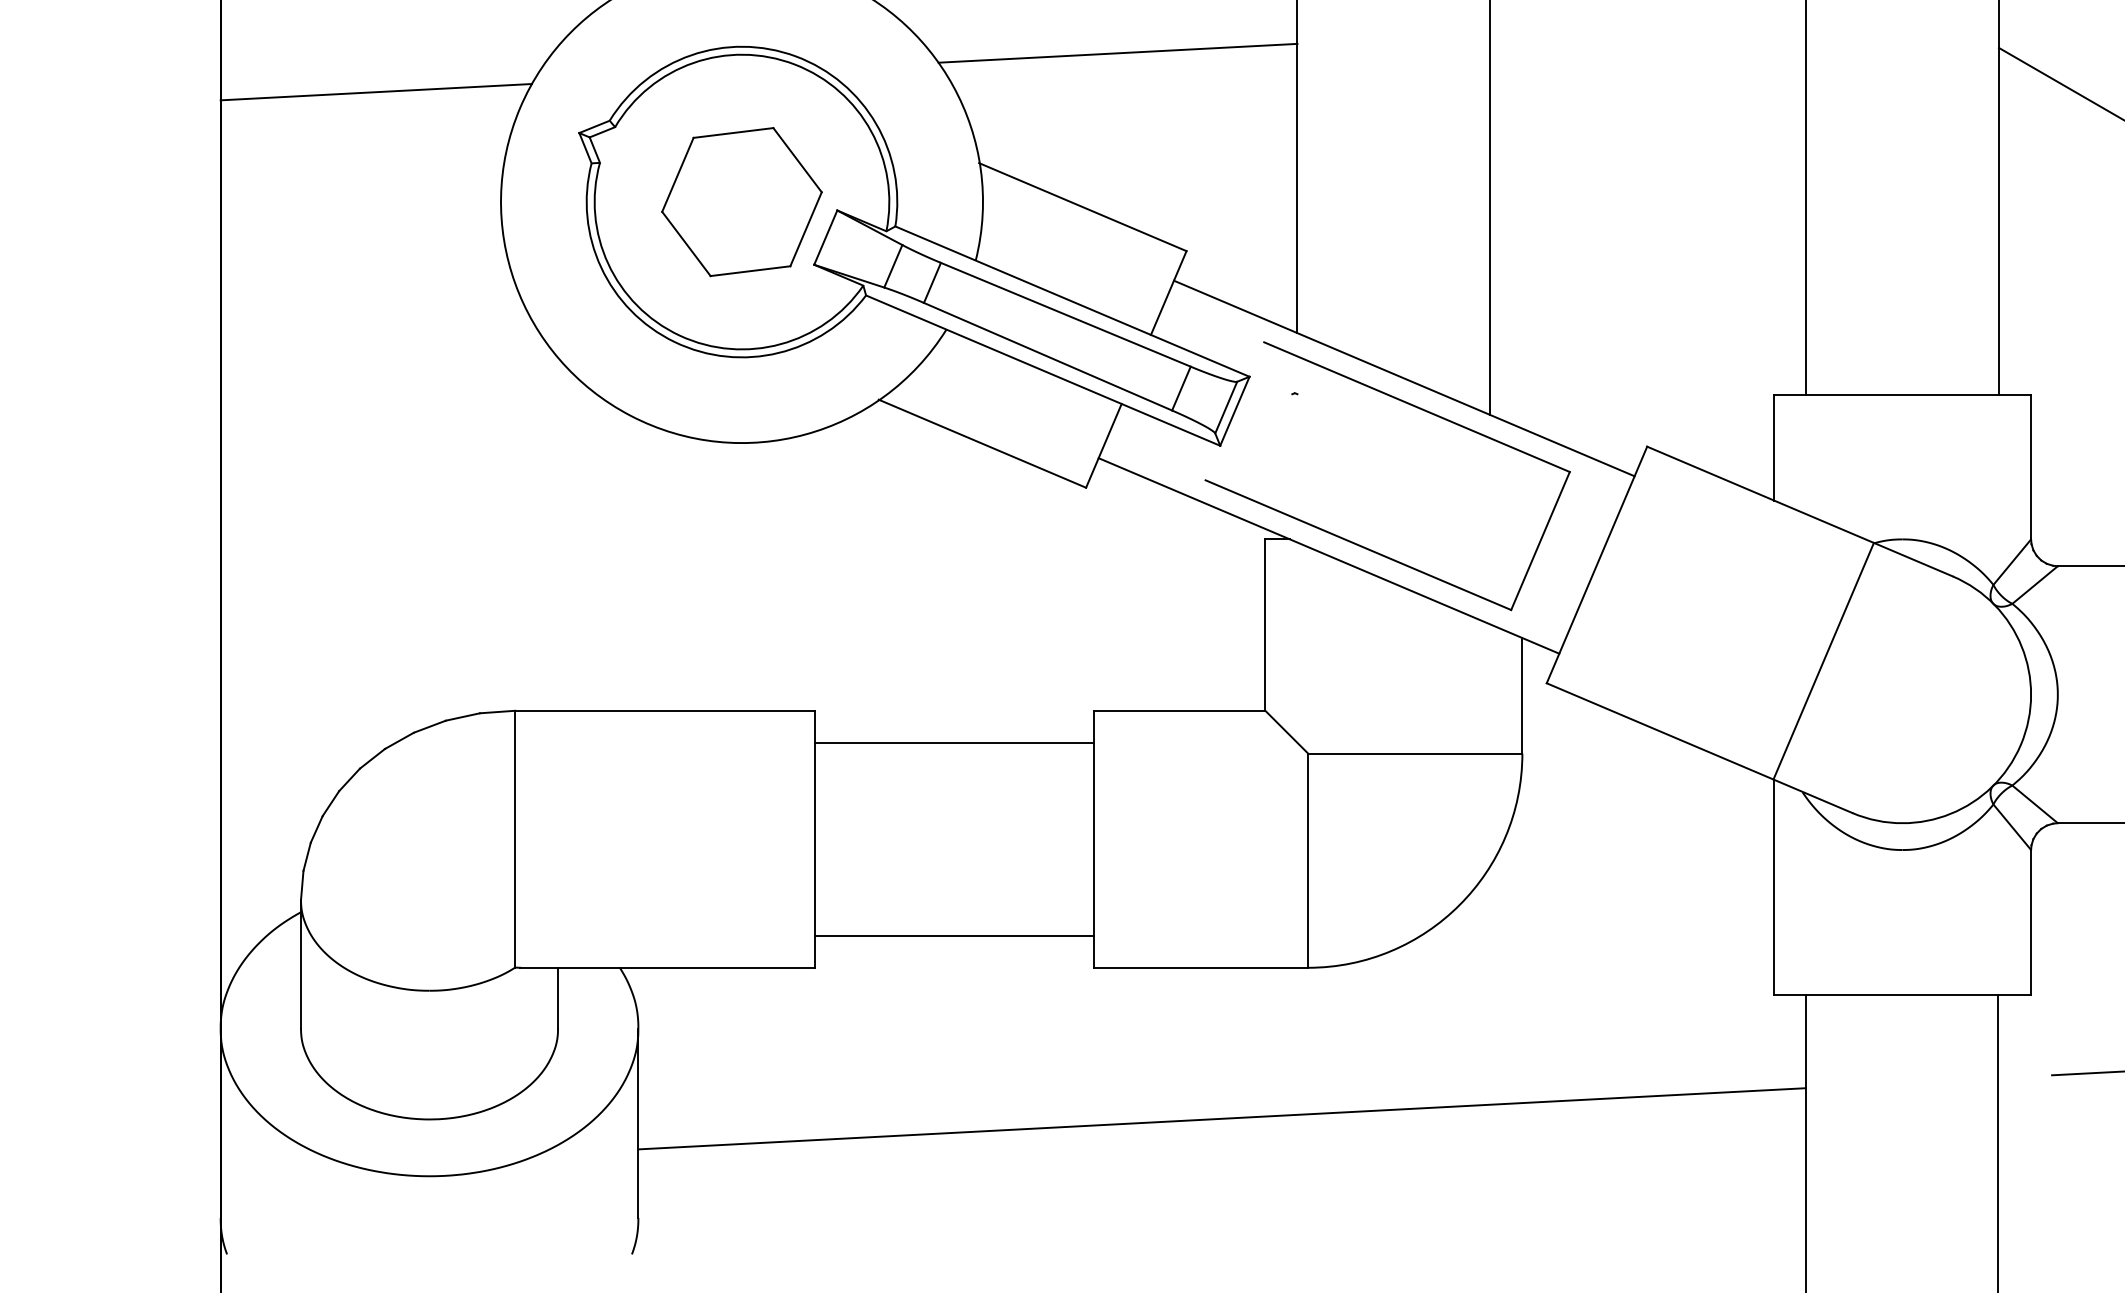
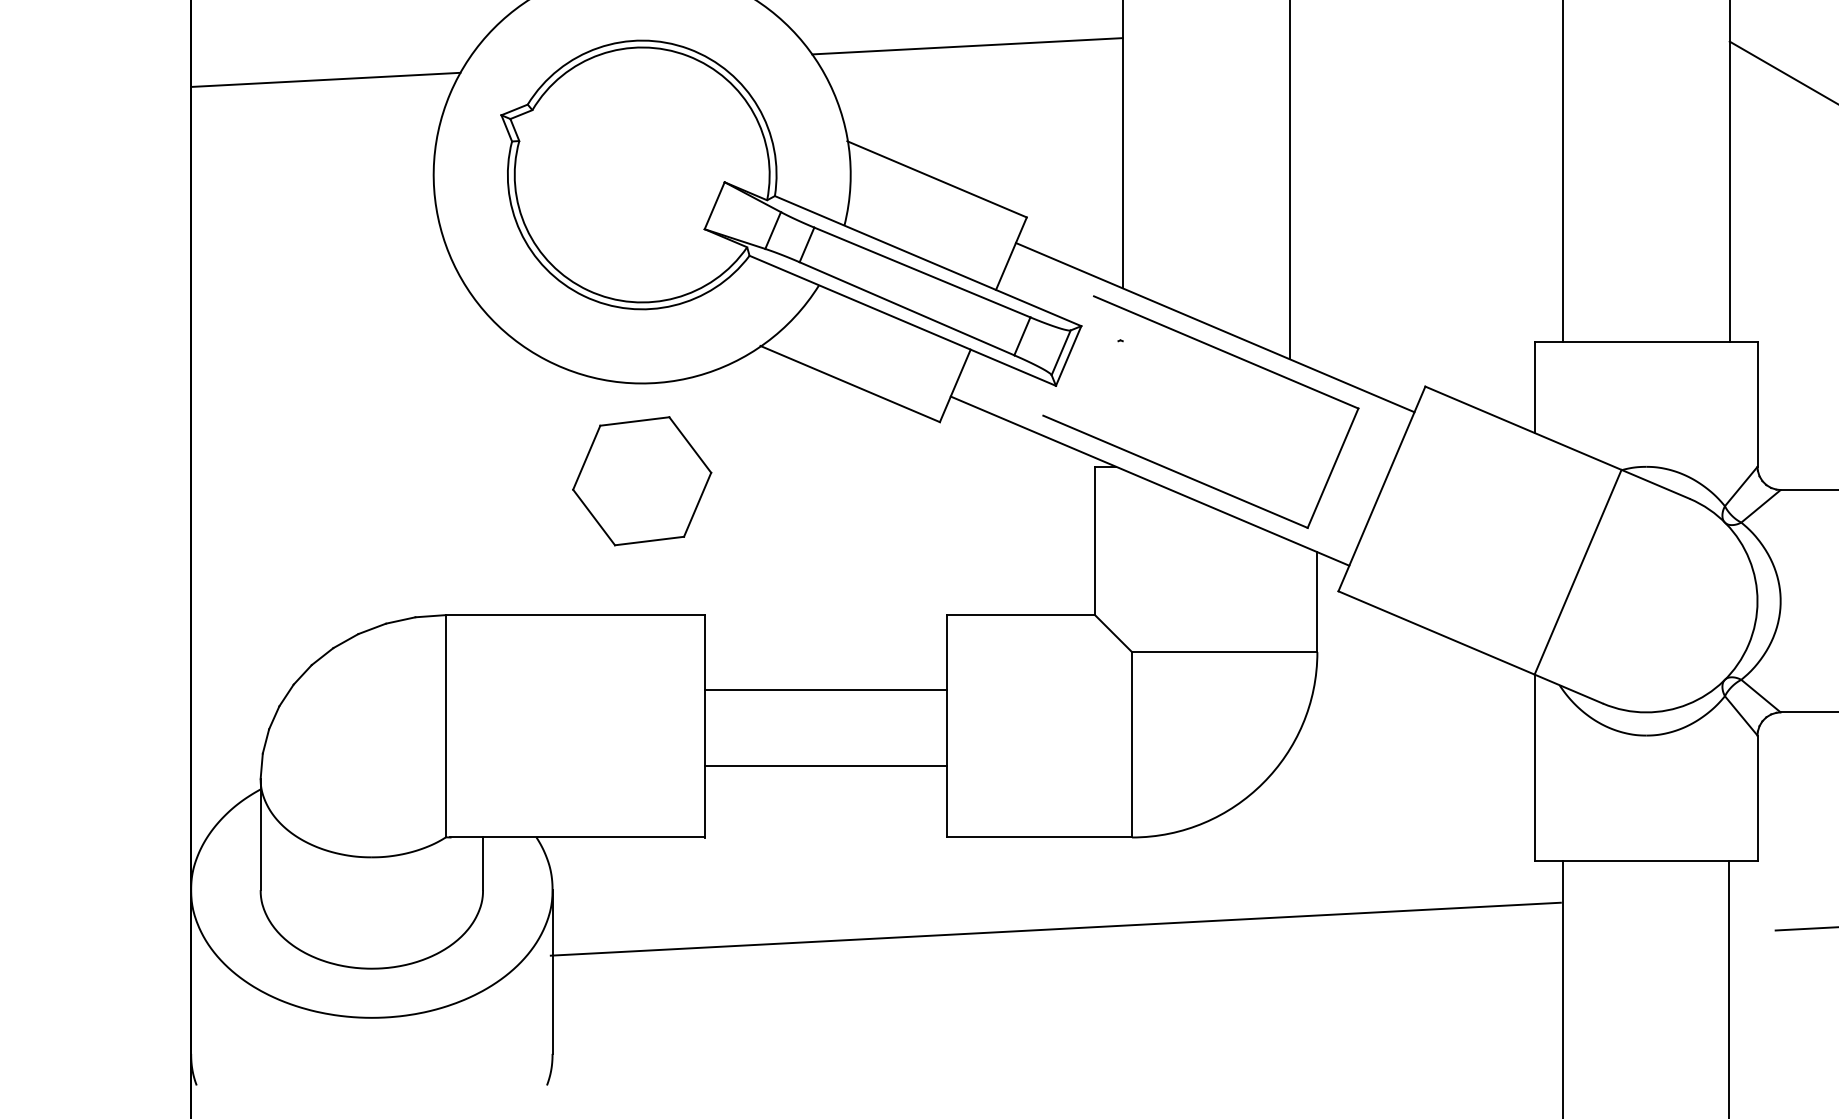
part: (741, 202) -> (641, 481), moved
line: (954, 742) -> (826, 689), moved
line: (954, 935) -> (826, 765), moved
line: (1221, 1118) -> (1055, 928), moved

